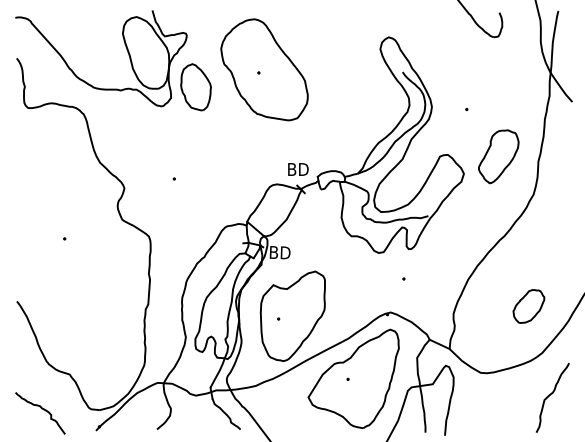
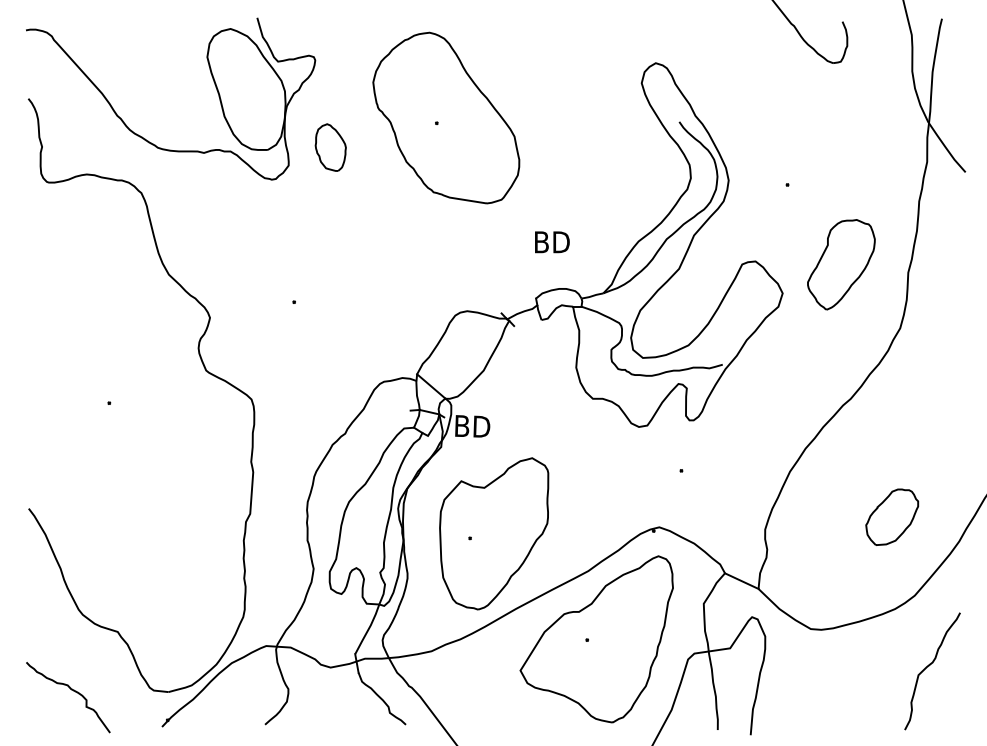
part: (195, 87) -> (329, 147), size x0.6
text: (298, 169) -> (552, 242), moved

